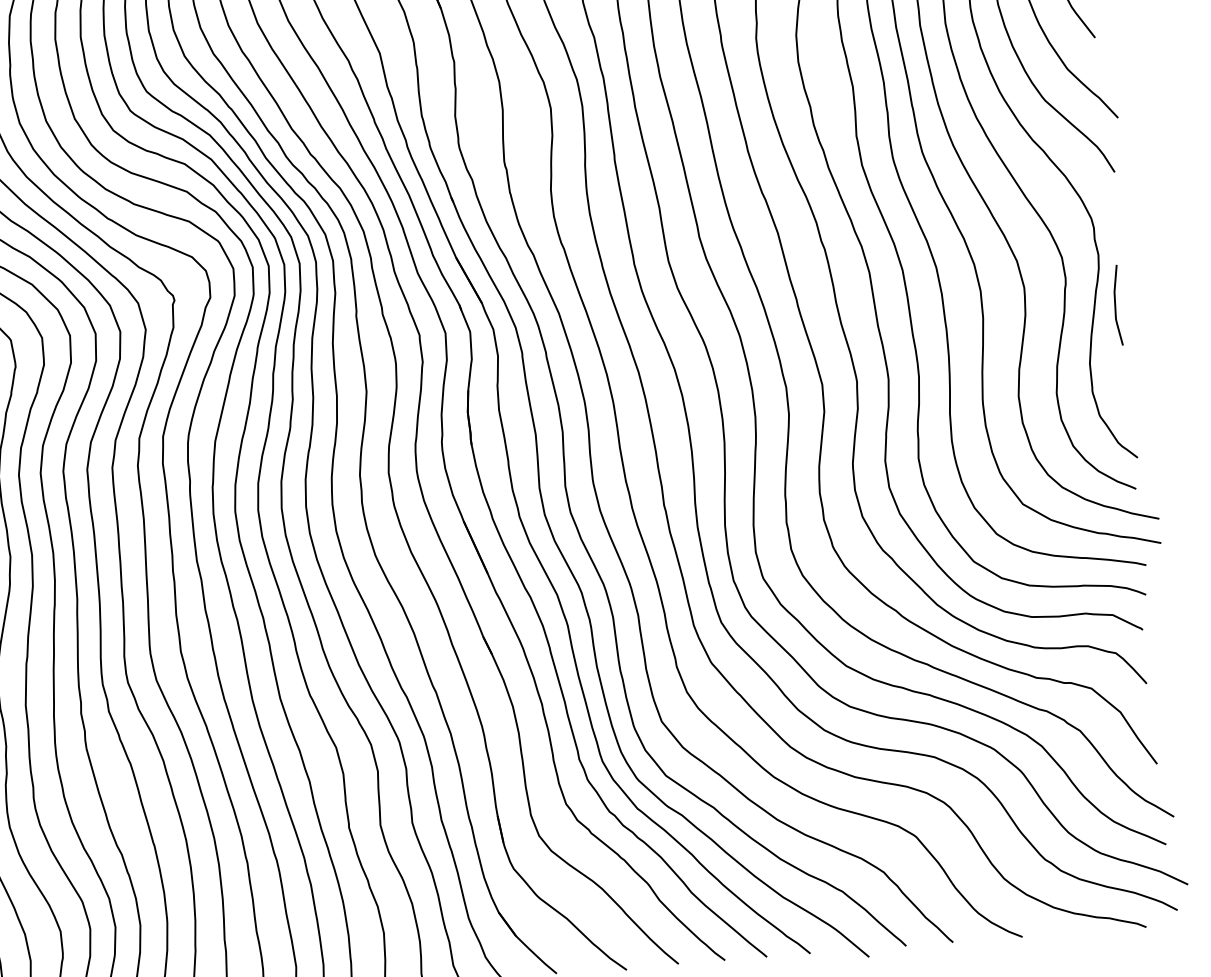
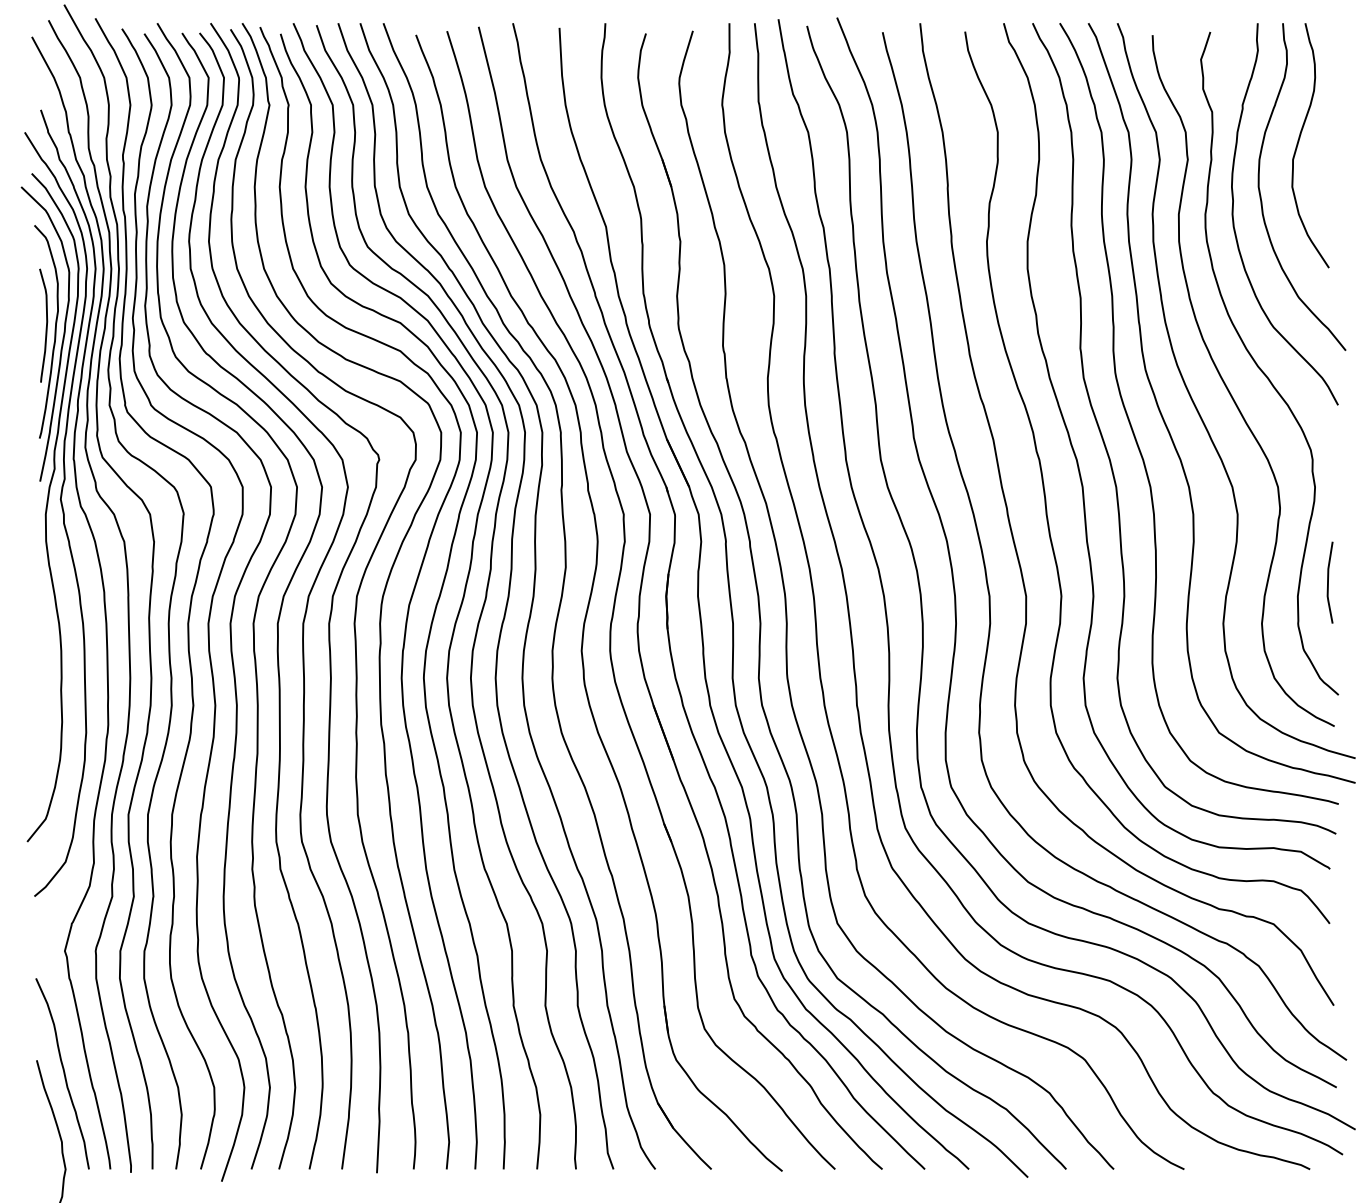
line: (1115, 305) -> (1328, 582), moved

